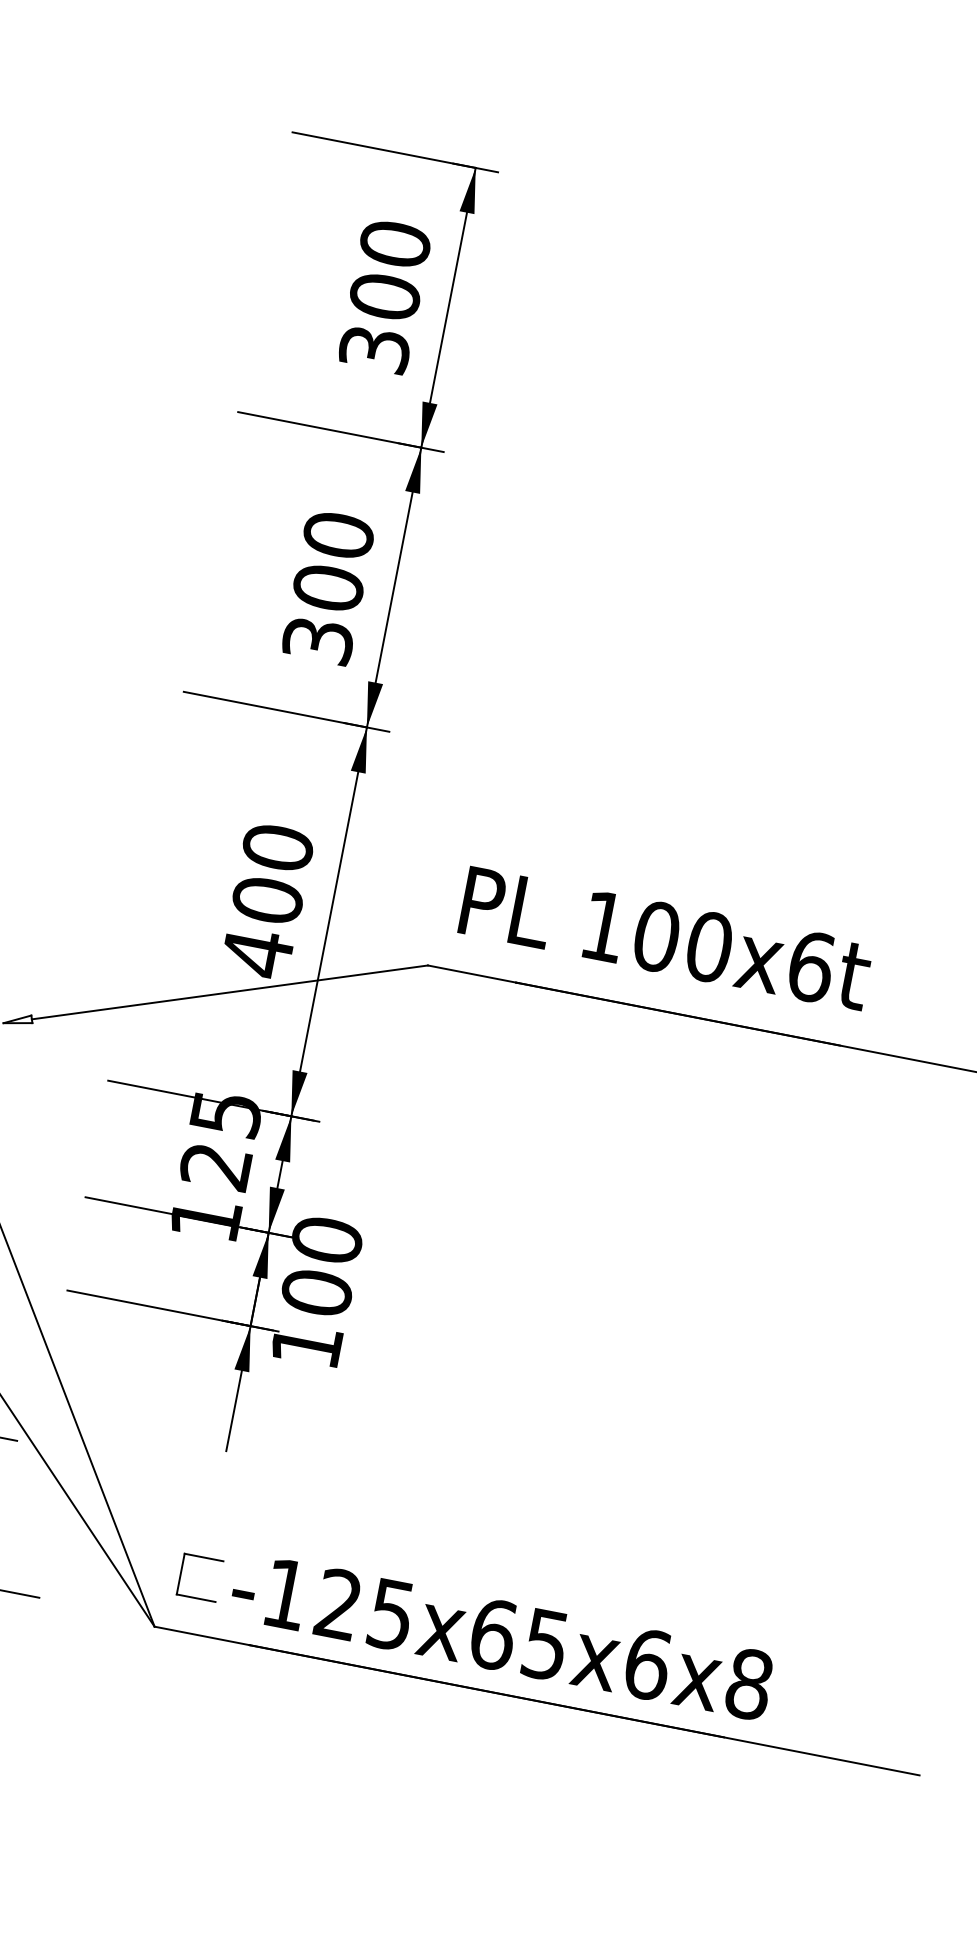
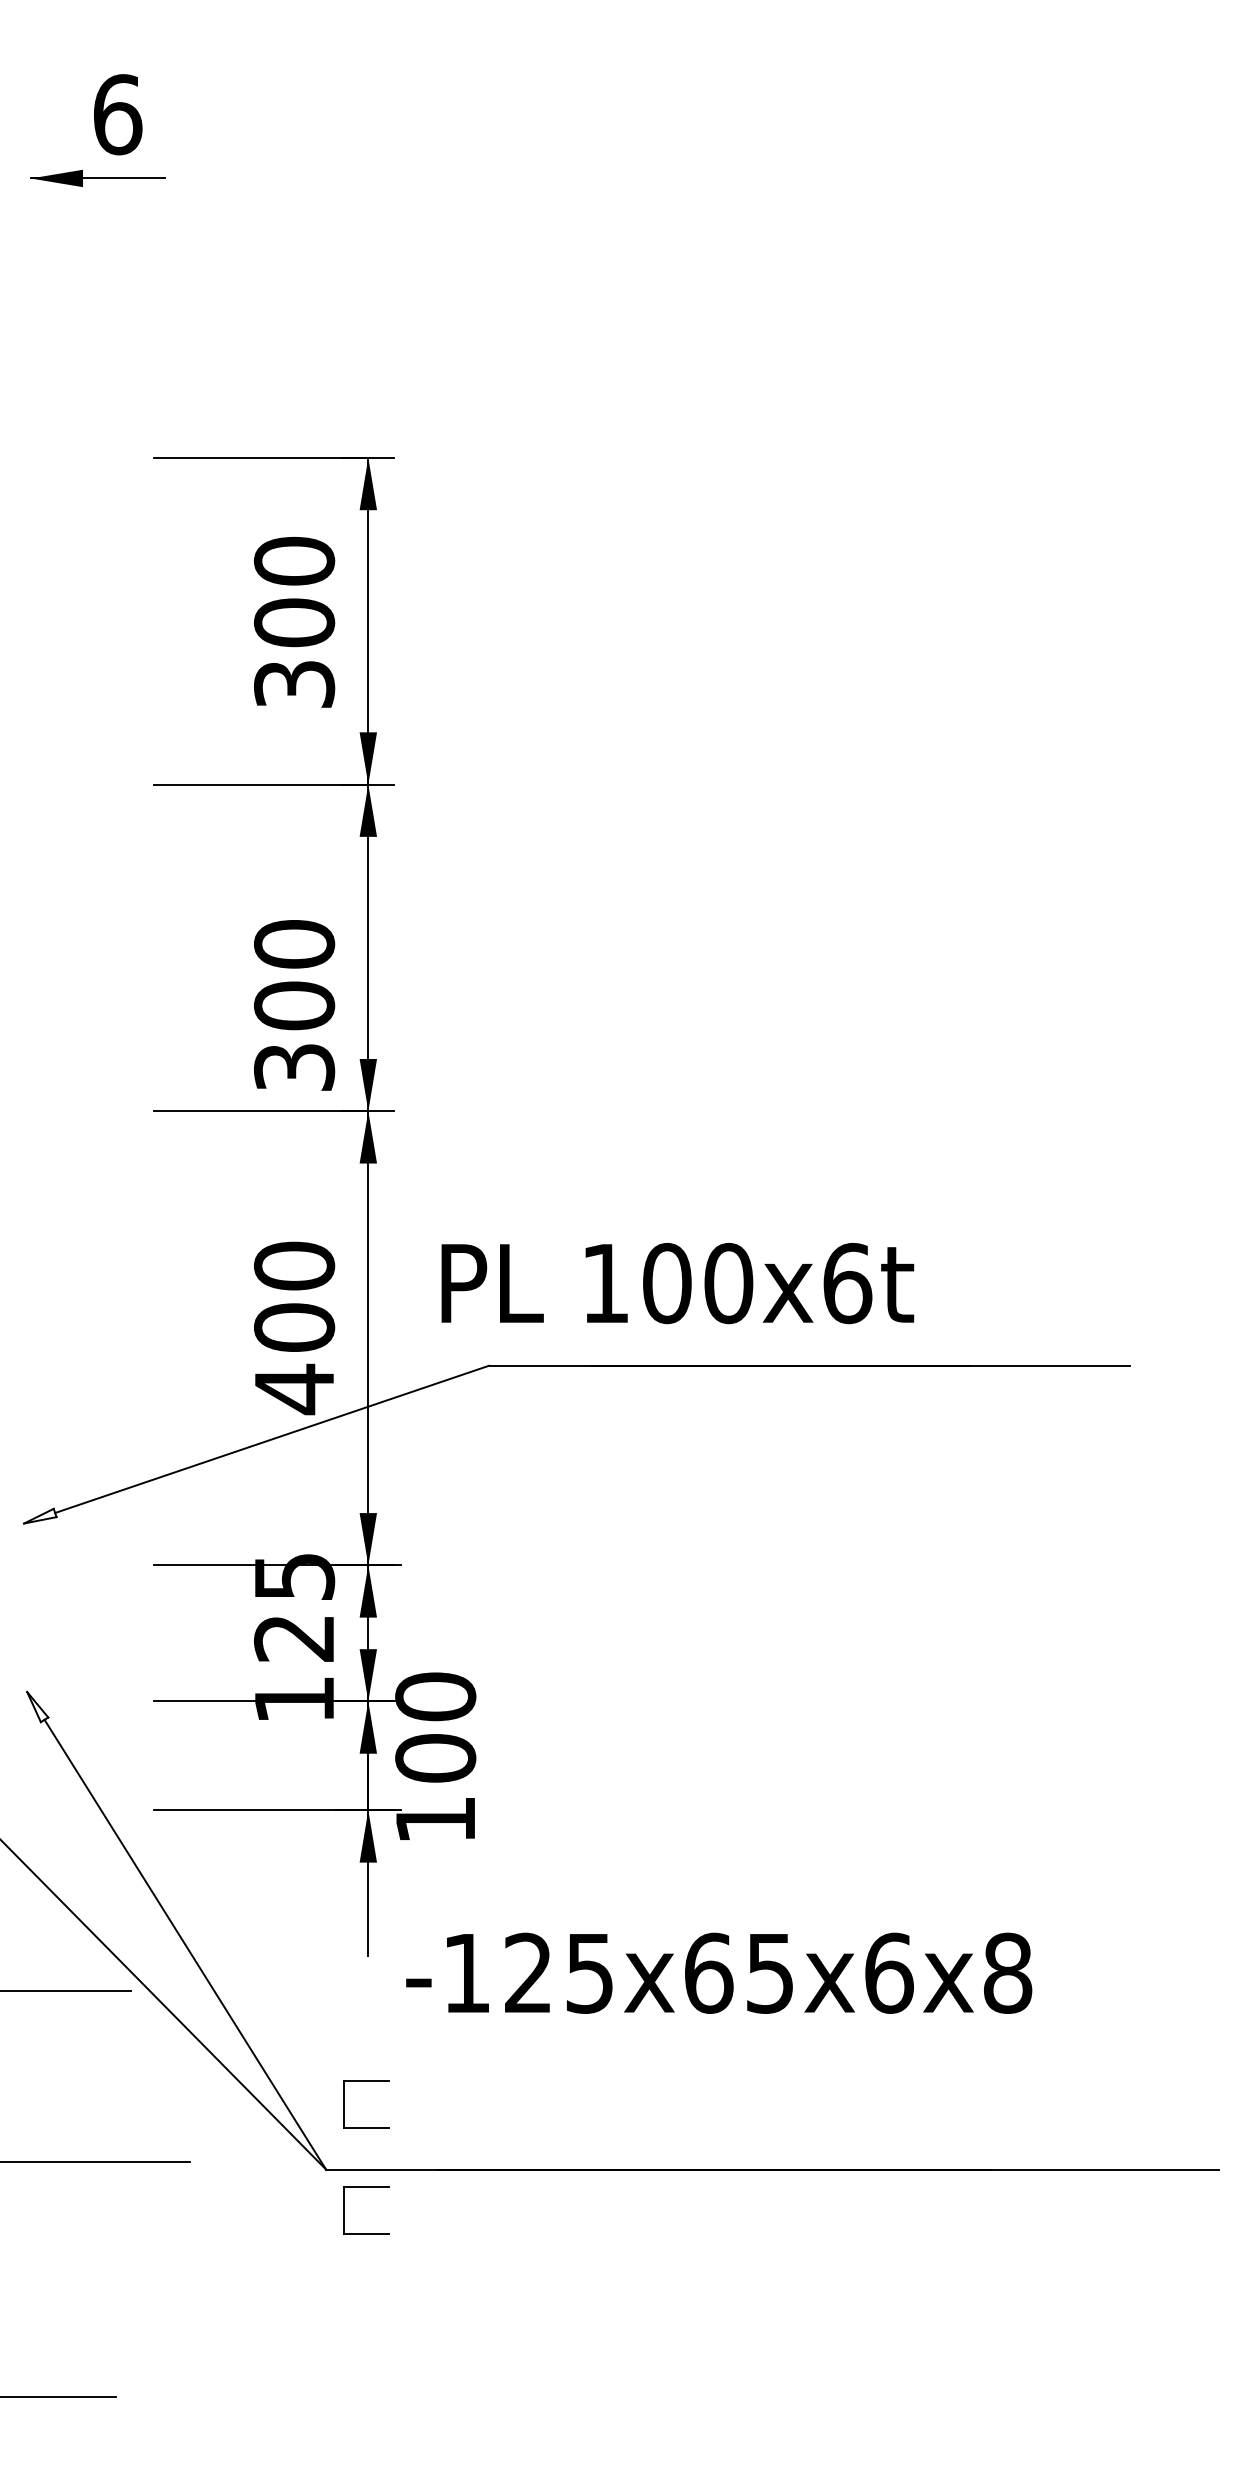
text: (328, 587) -> (294, 1005), moved
text: (665, 938) -> (677, 1283), moved
text: (502, 1635) -> (719, 1972), moved
part: (163, 1664) -> (344, 2210), added

